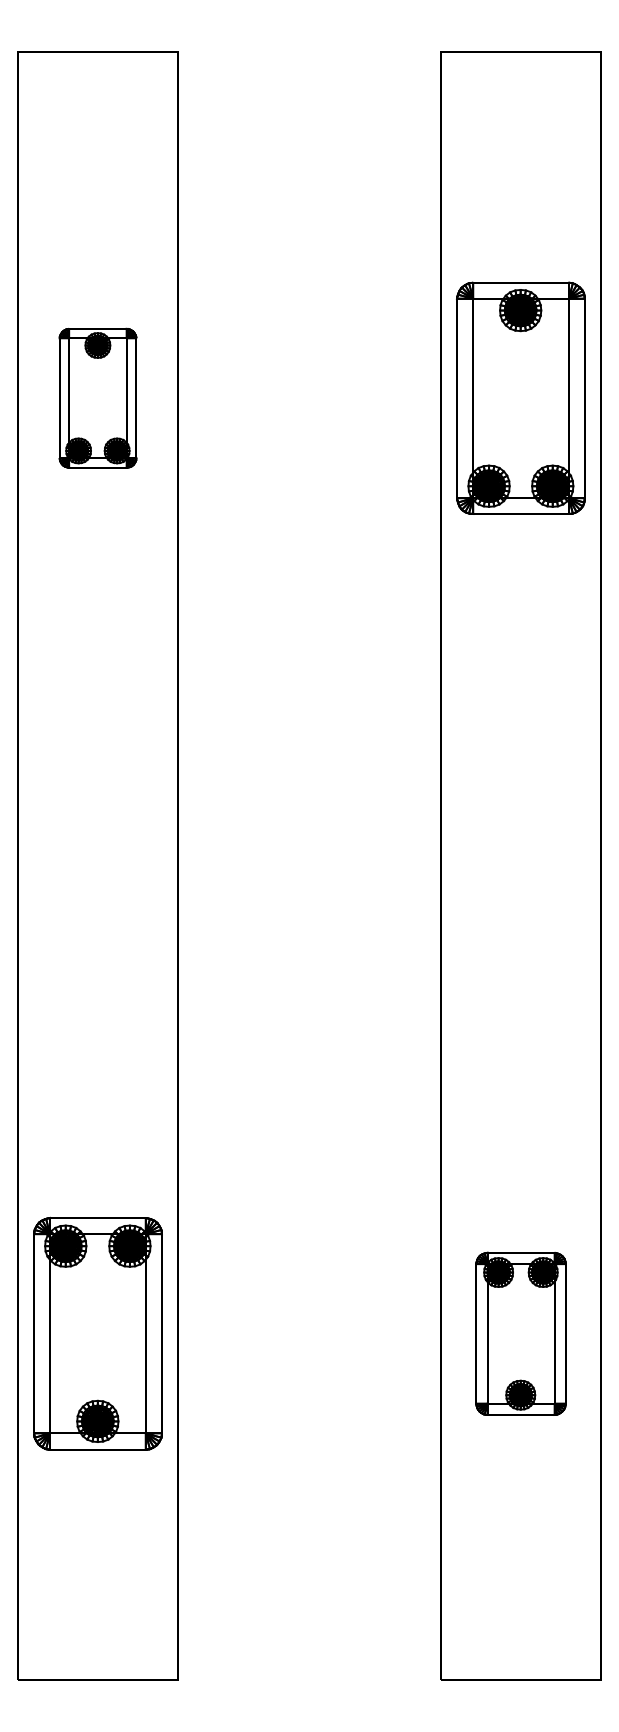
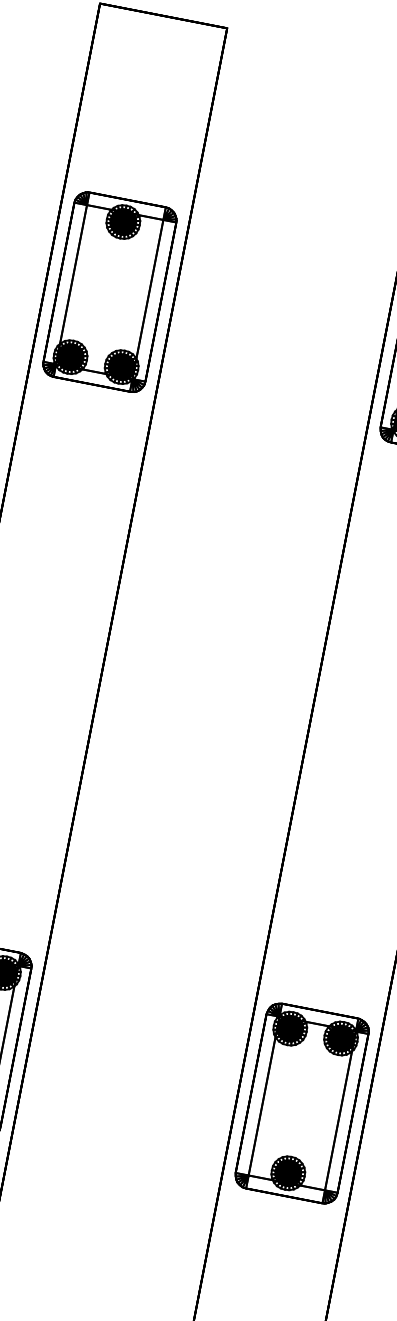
part: (97, 397) -> (109, 291), size x1.67
part: (520, 1333) -> (301, 1103), size x1.43

